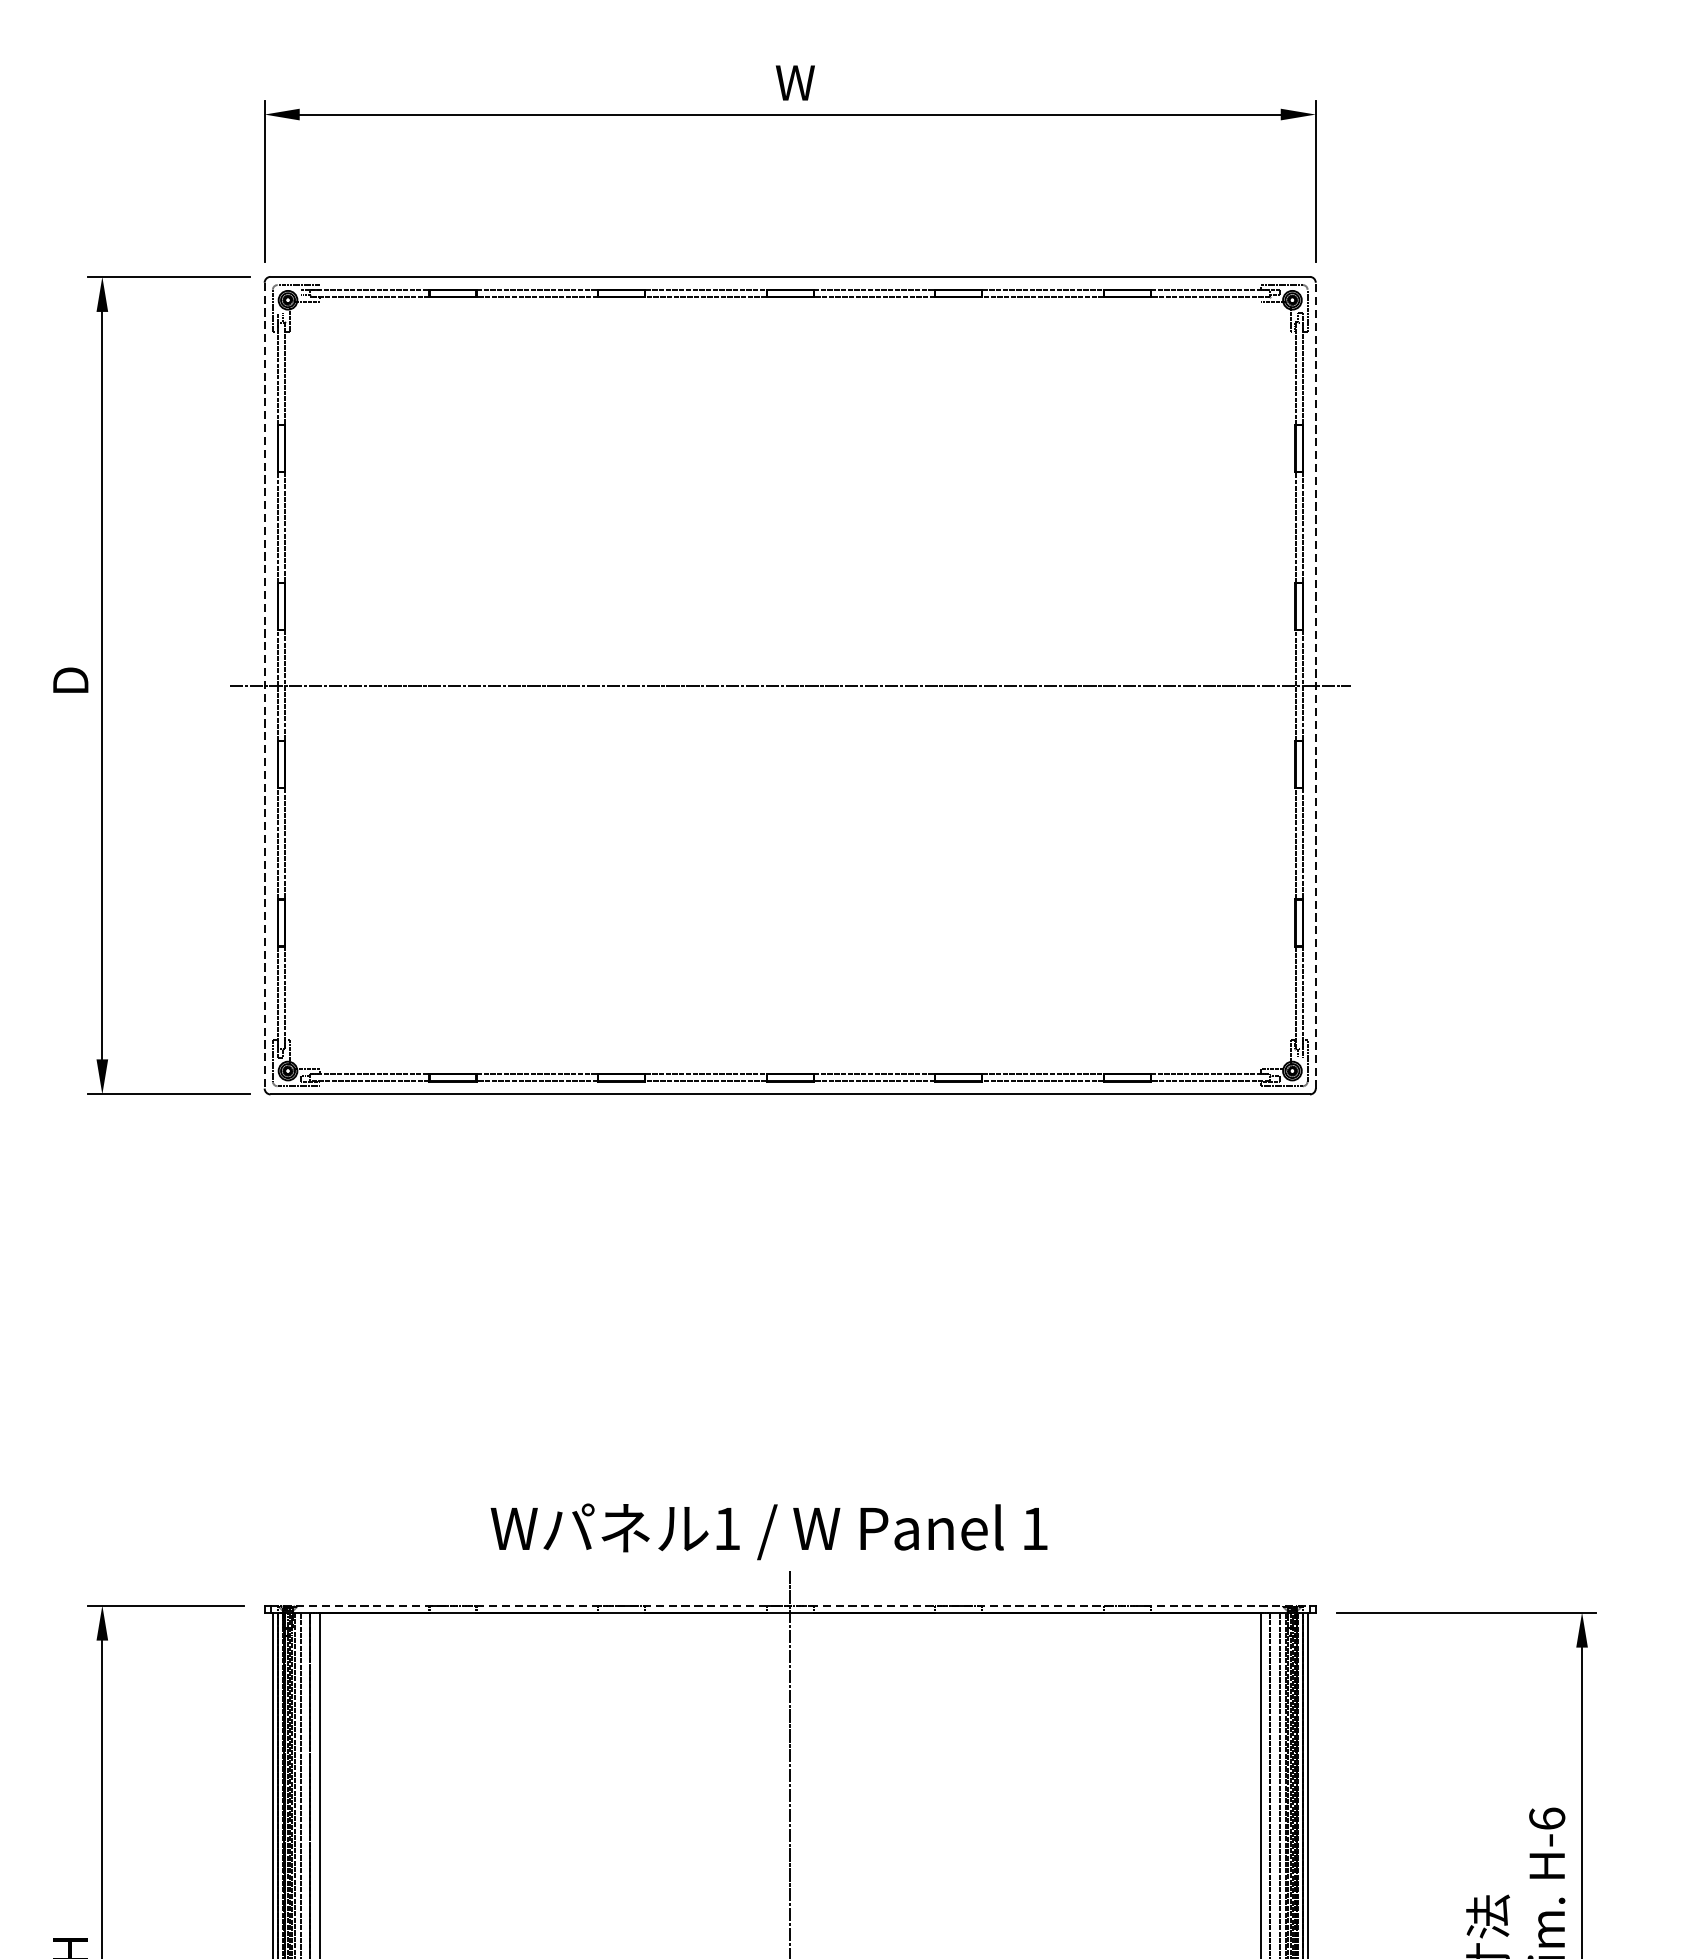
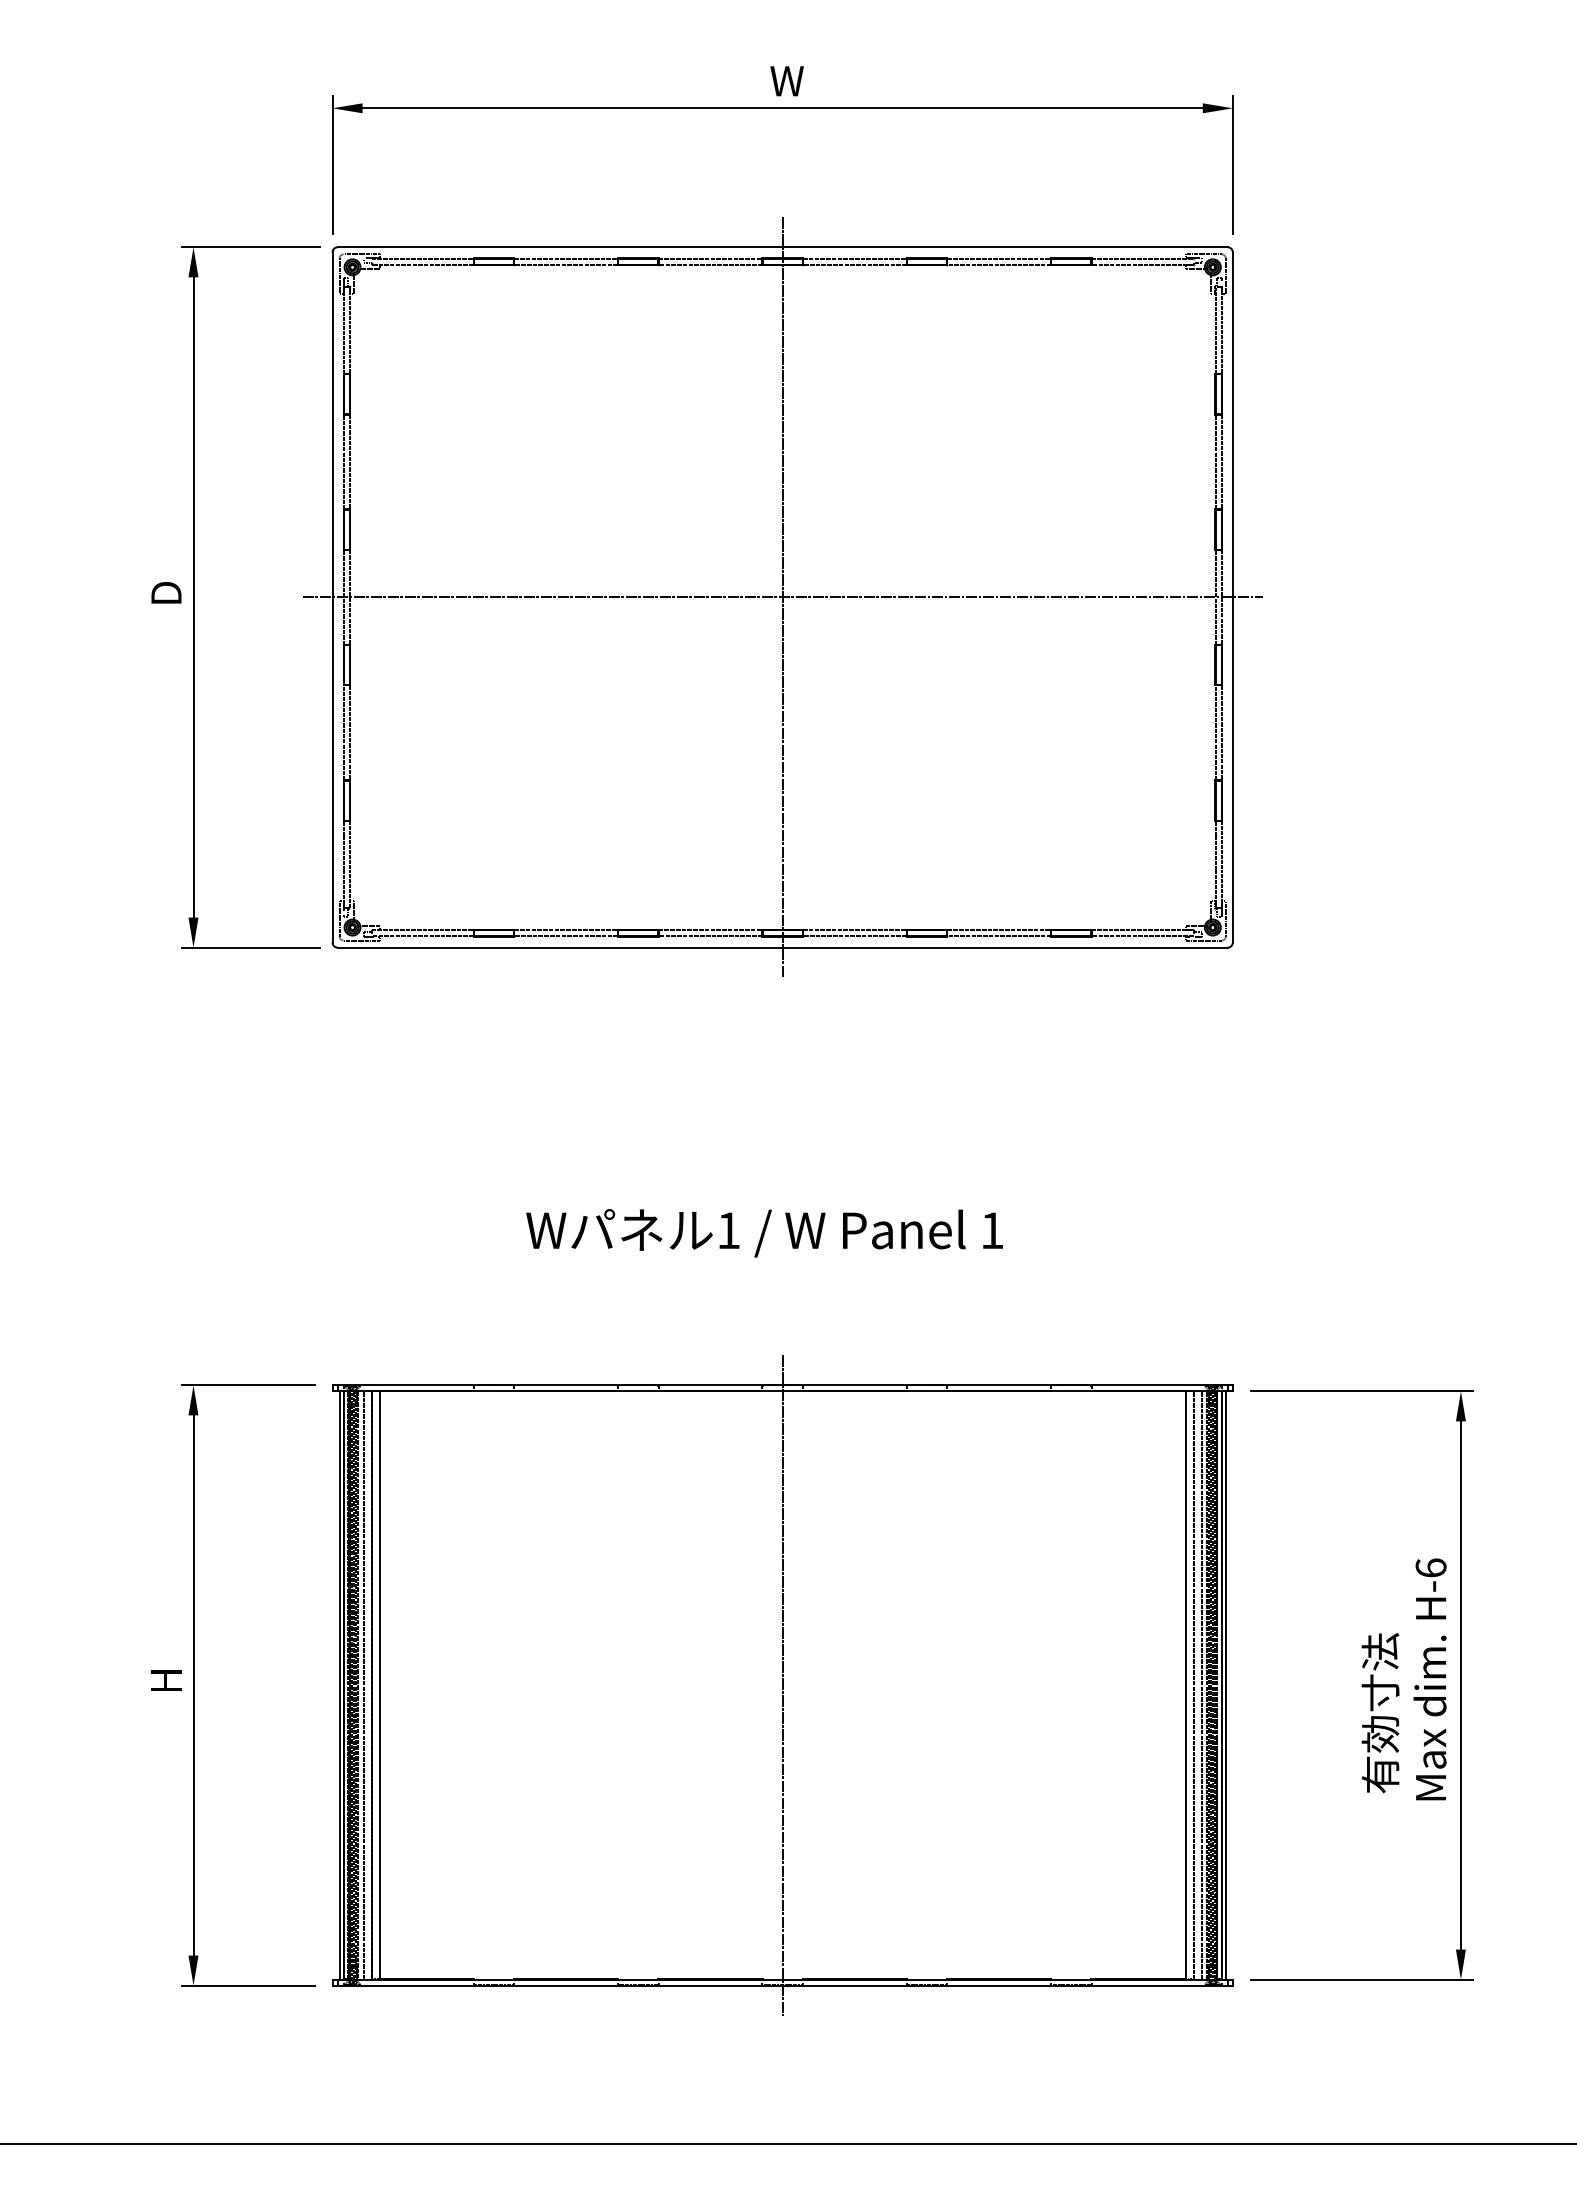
line: (1315, 684) -> (1232, 596), dashed -> solid
line: (264, 685) -> (332, 597), dashed -> solid
line: (790, 685) -> (782, 597), added
text: (768, 1532) -> (764, 1233), moved
line: (791, 1605) -> (783, 1385), dashed -> solid

